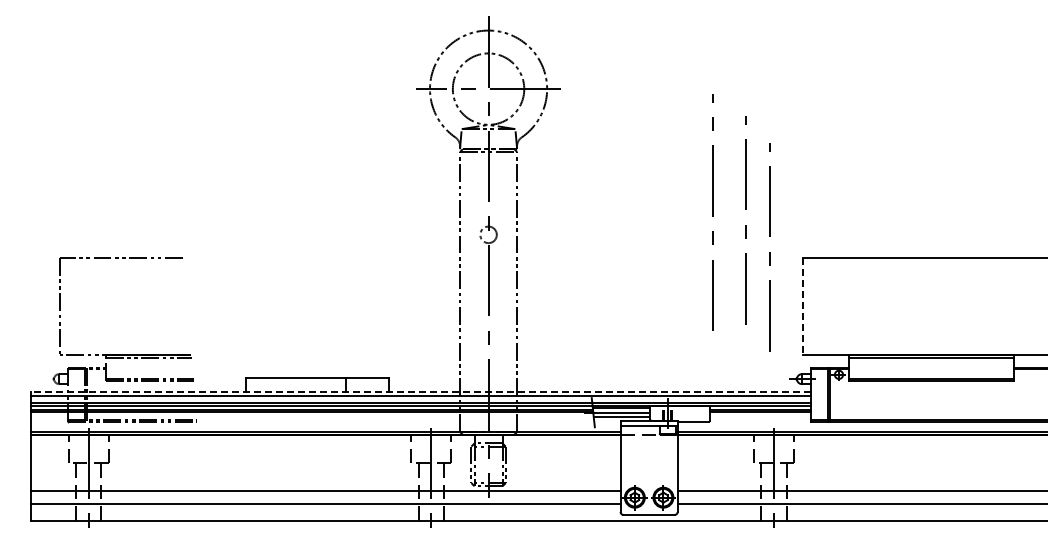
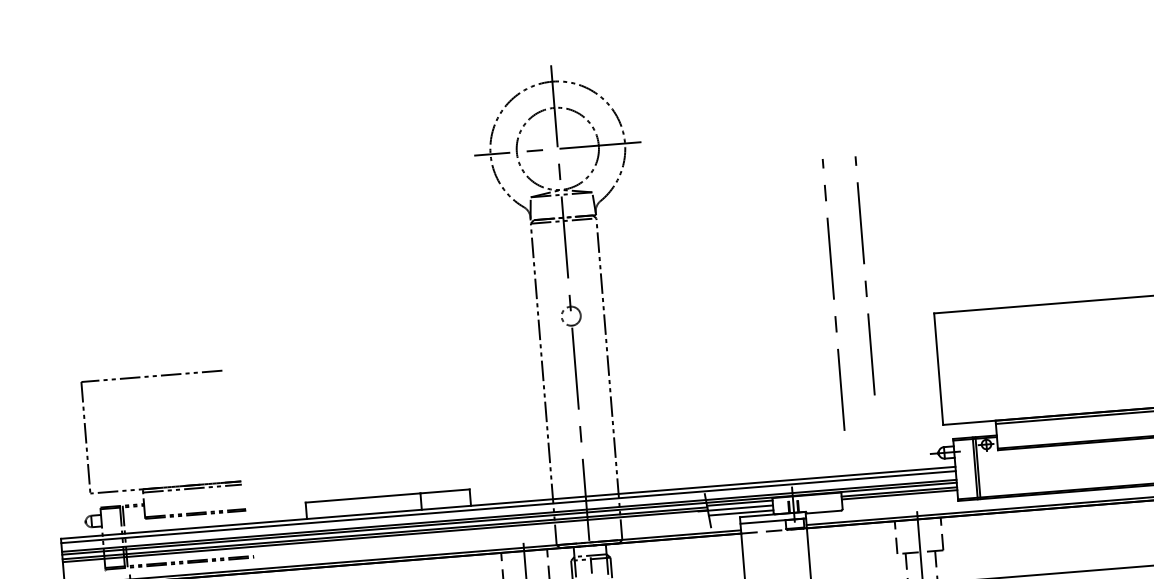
line: (712, 212) -> (832, 294), moved
line: (769, 252) -> (895, 310), removed
line: (802, 306) -> (938, 369), dashed -> solid
line: (421, 391) -> (508, 502), dashed -> solid

